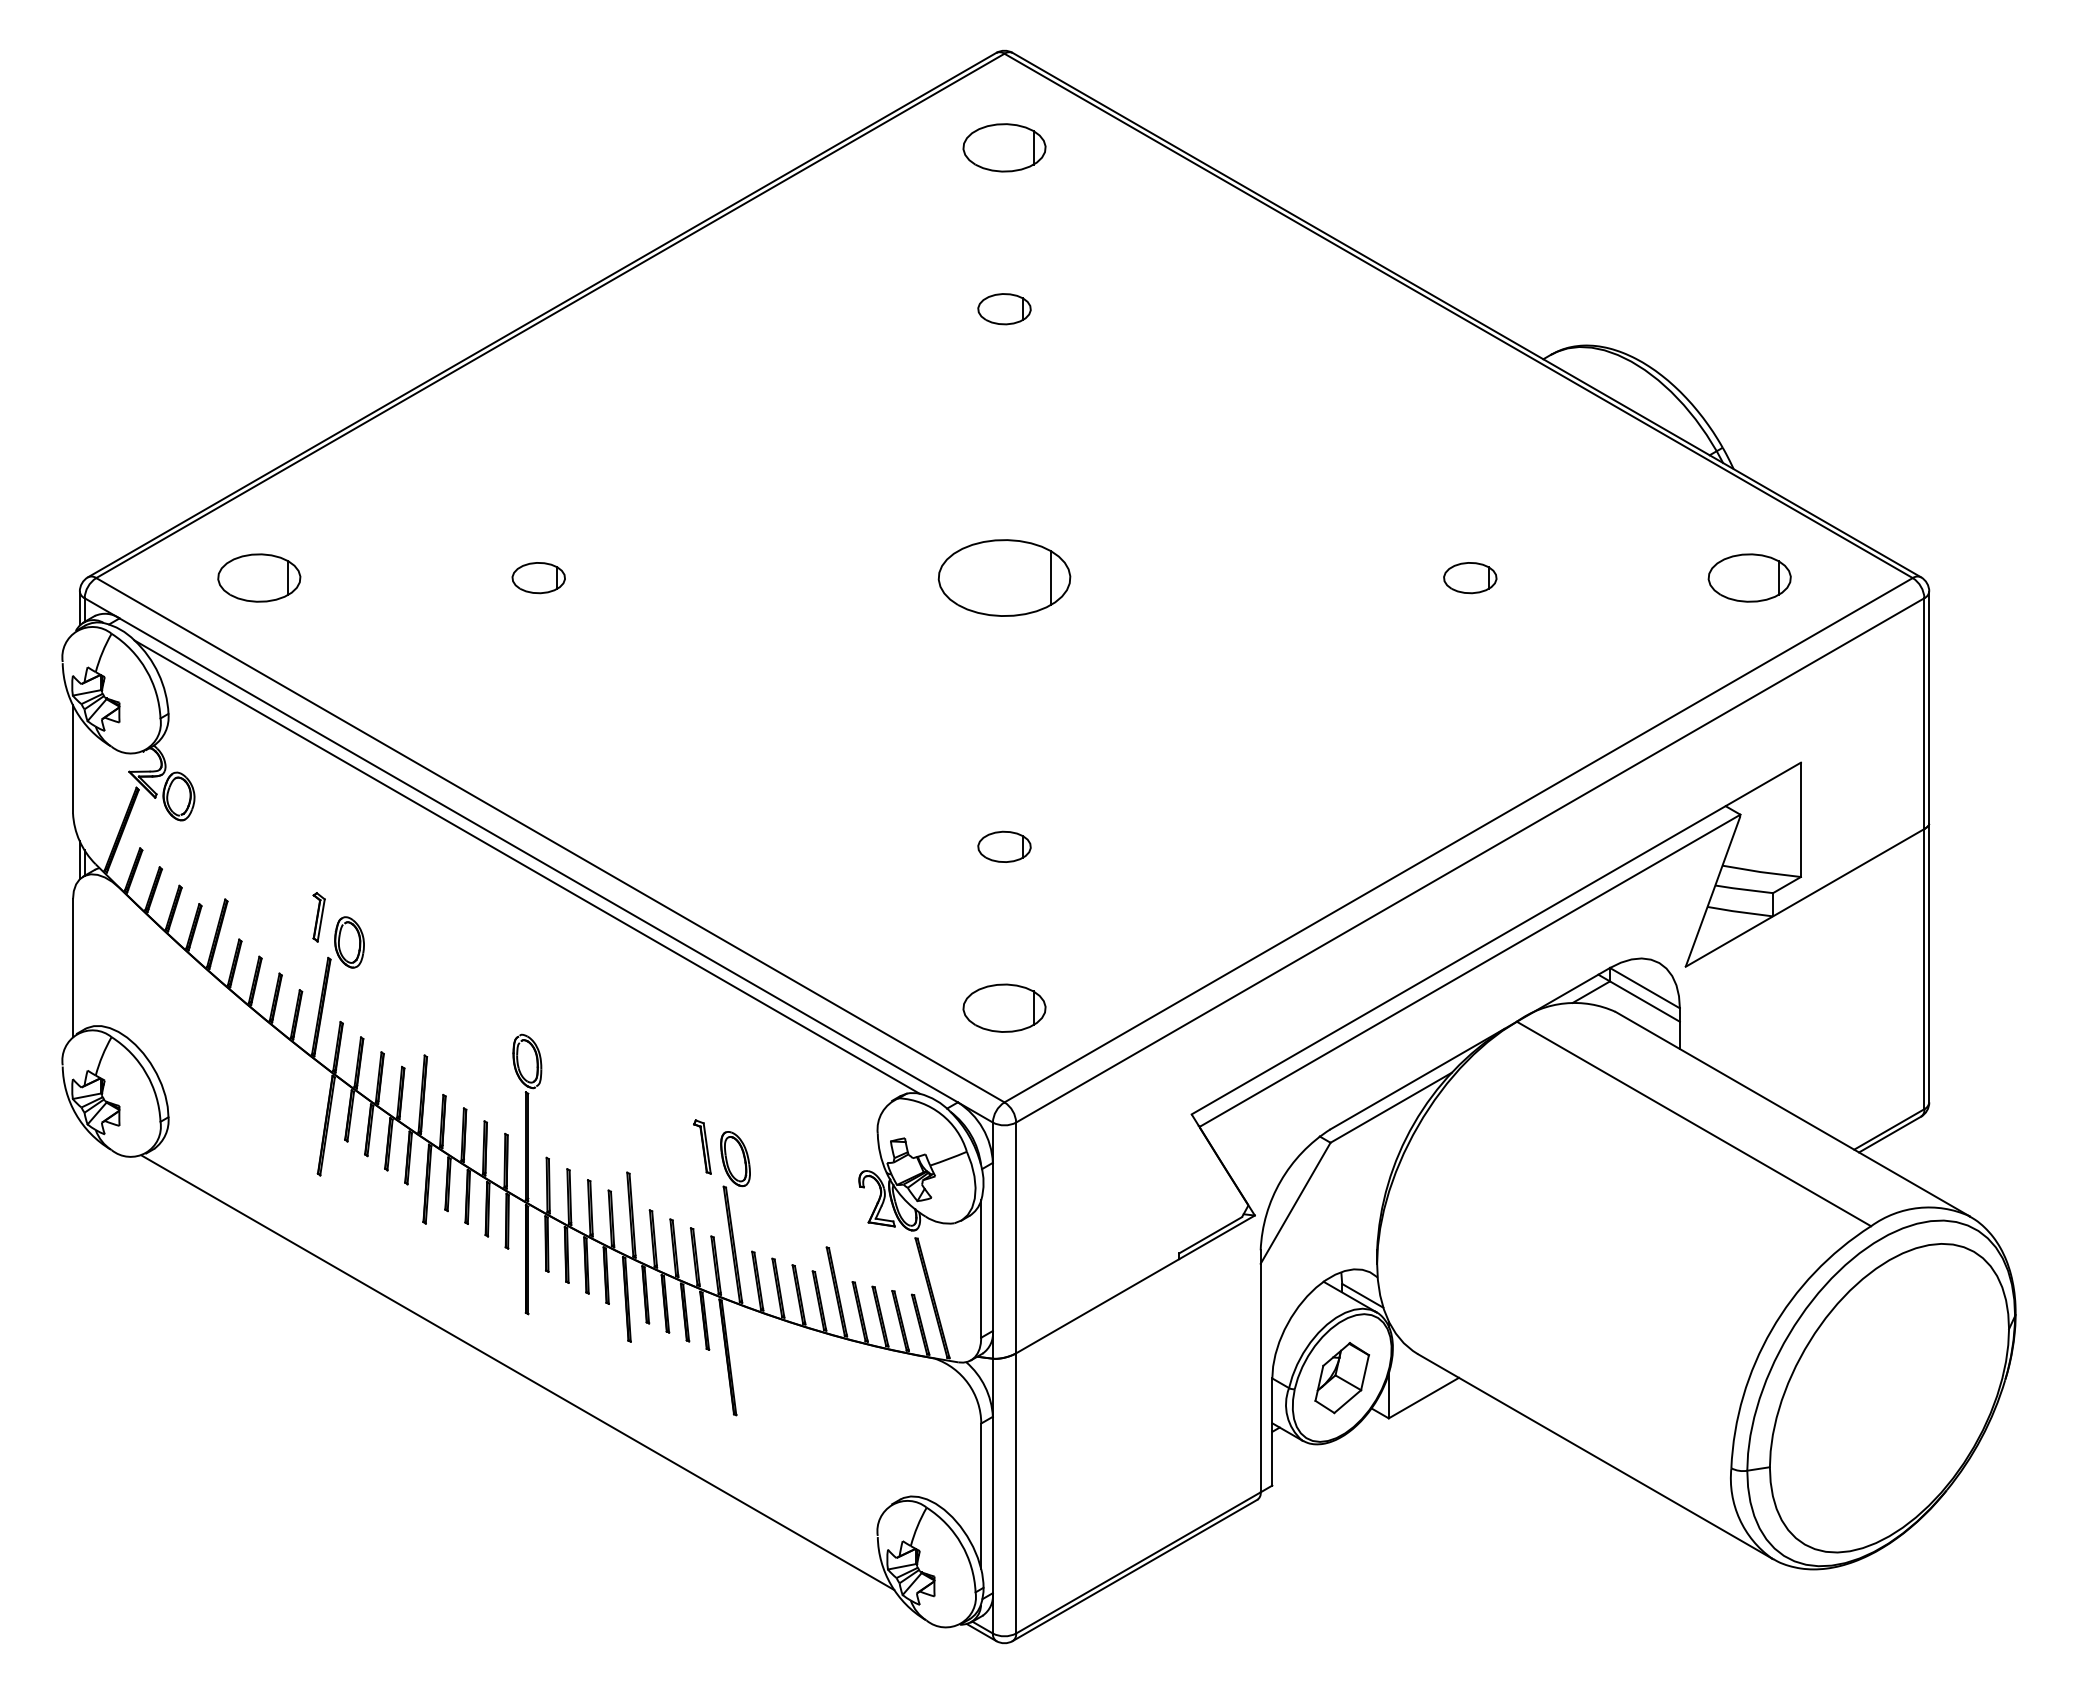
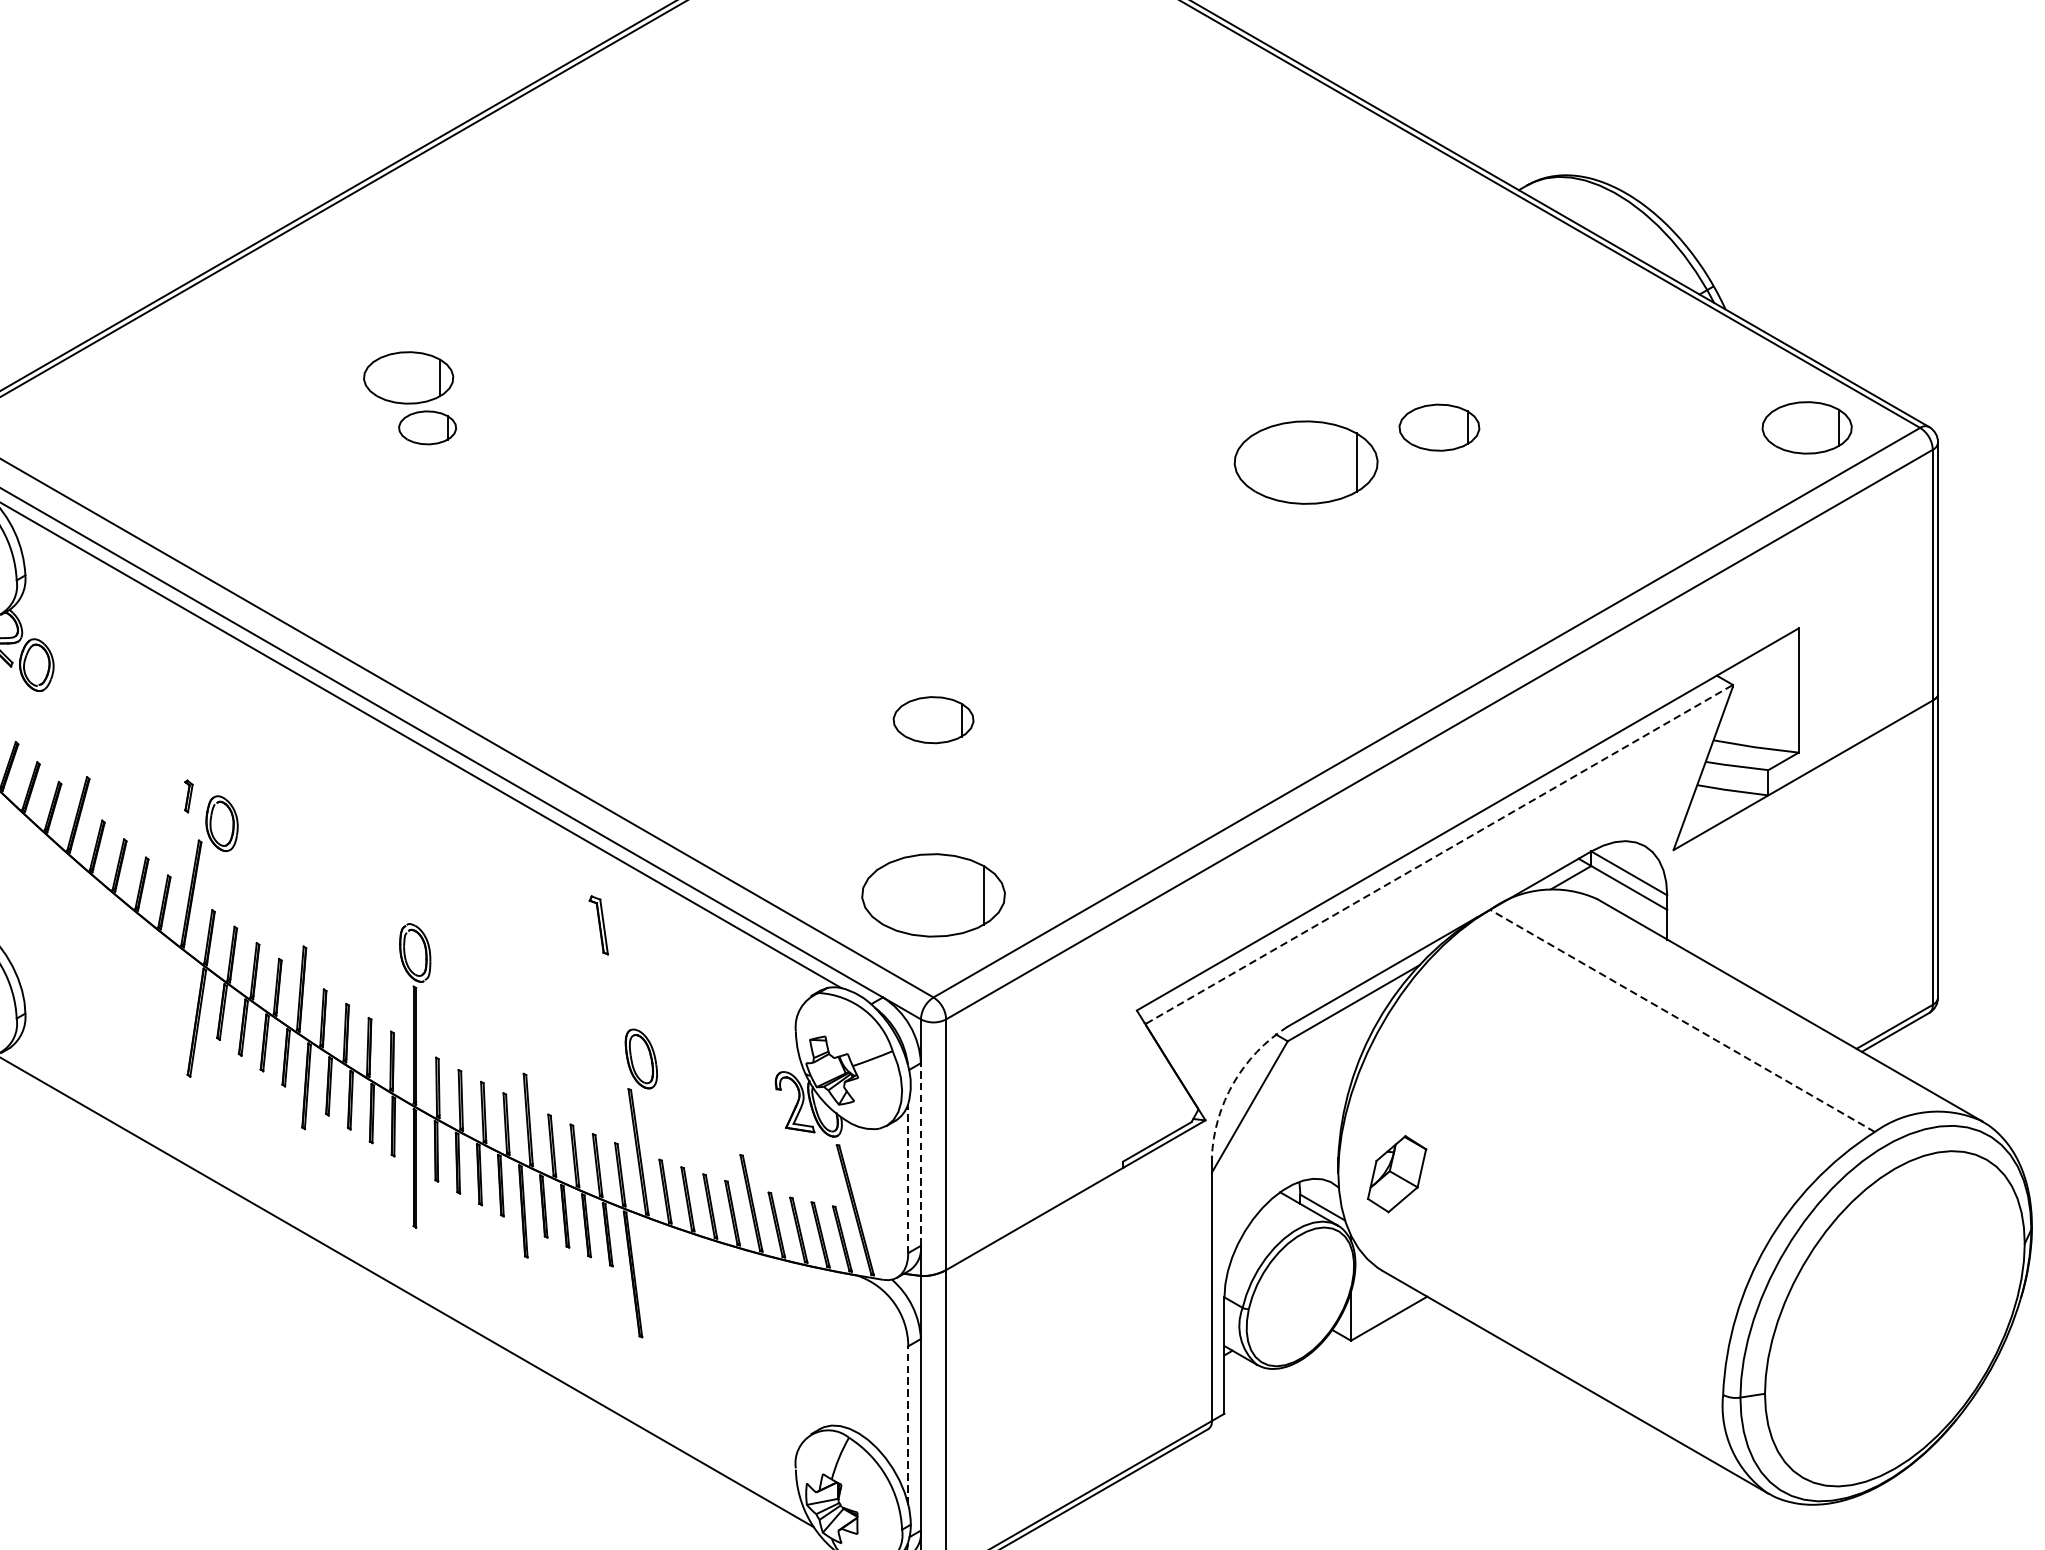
part: (1004, 309) -> (933, 136), removed
part: (259, 577) -> (408, 377), moved
part: (1004, 577) -> (1306, 462), moved
part: (1749, 577) -> (1806, 427), moved
part: (1470, 578) -> (1439, 428), size x1.4
part: (1004, 846) -> (933, 719), size x1.4
part: (318, 917) -> (188, 796), size x0.6
line: (1470, 970) -> (1439, 854), solid -> dashed
part: (1004, 1007) -> (933, 894), size x1.6
line: (1693, 1123) -> (1681, 1020), solid -> dashed
part: (702, 1146) -> (598, 924), moved
arc: (1280, 1181) -> (1233, 1083), solid -> dashed
line: (992, 1246) -> (920, 1154), solid -> dashed
line: (981, 1269) -> (908, 1178), solid -> dashed
part: (1341, 1378) -> (1396, 1174), moved
line: (981, 1496) -> (908, 1425), solid -> dashed

